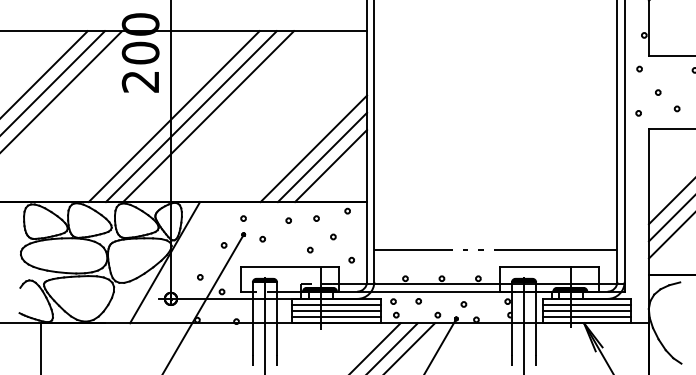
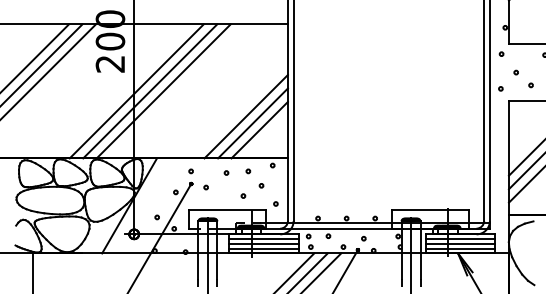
line: (495, 250) -> (388, 196), removed

